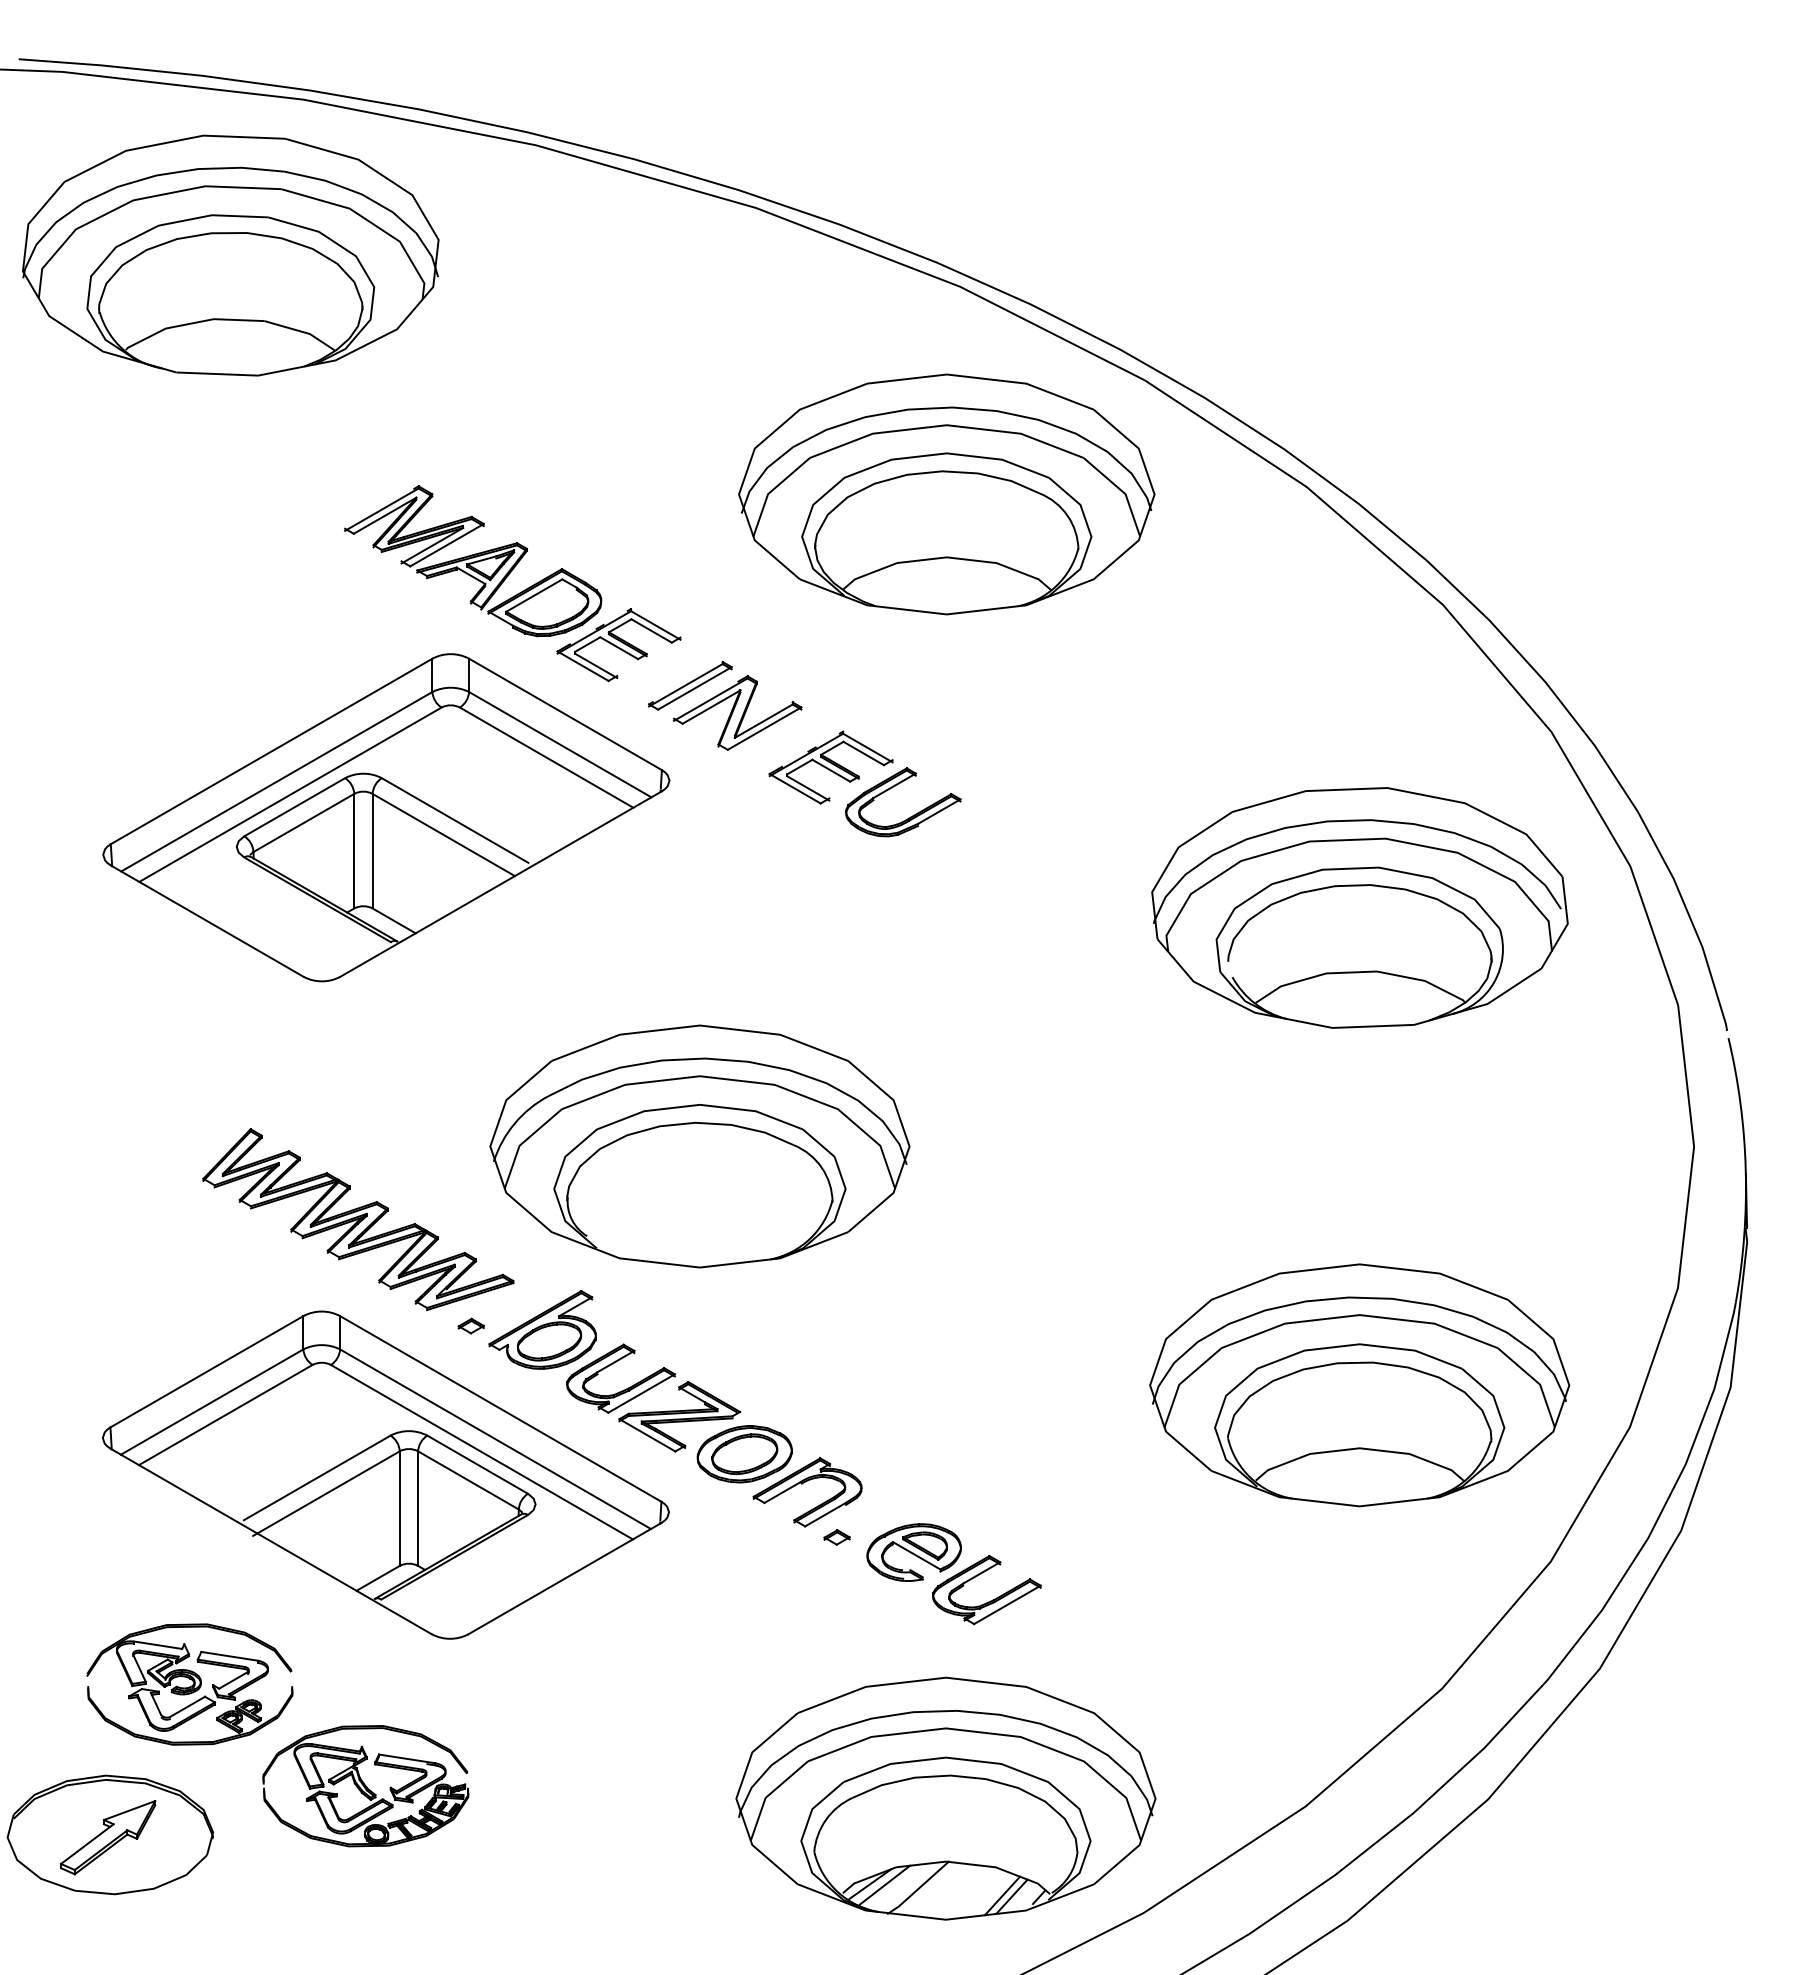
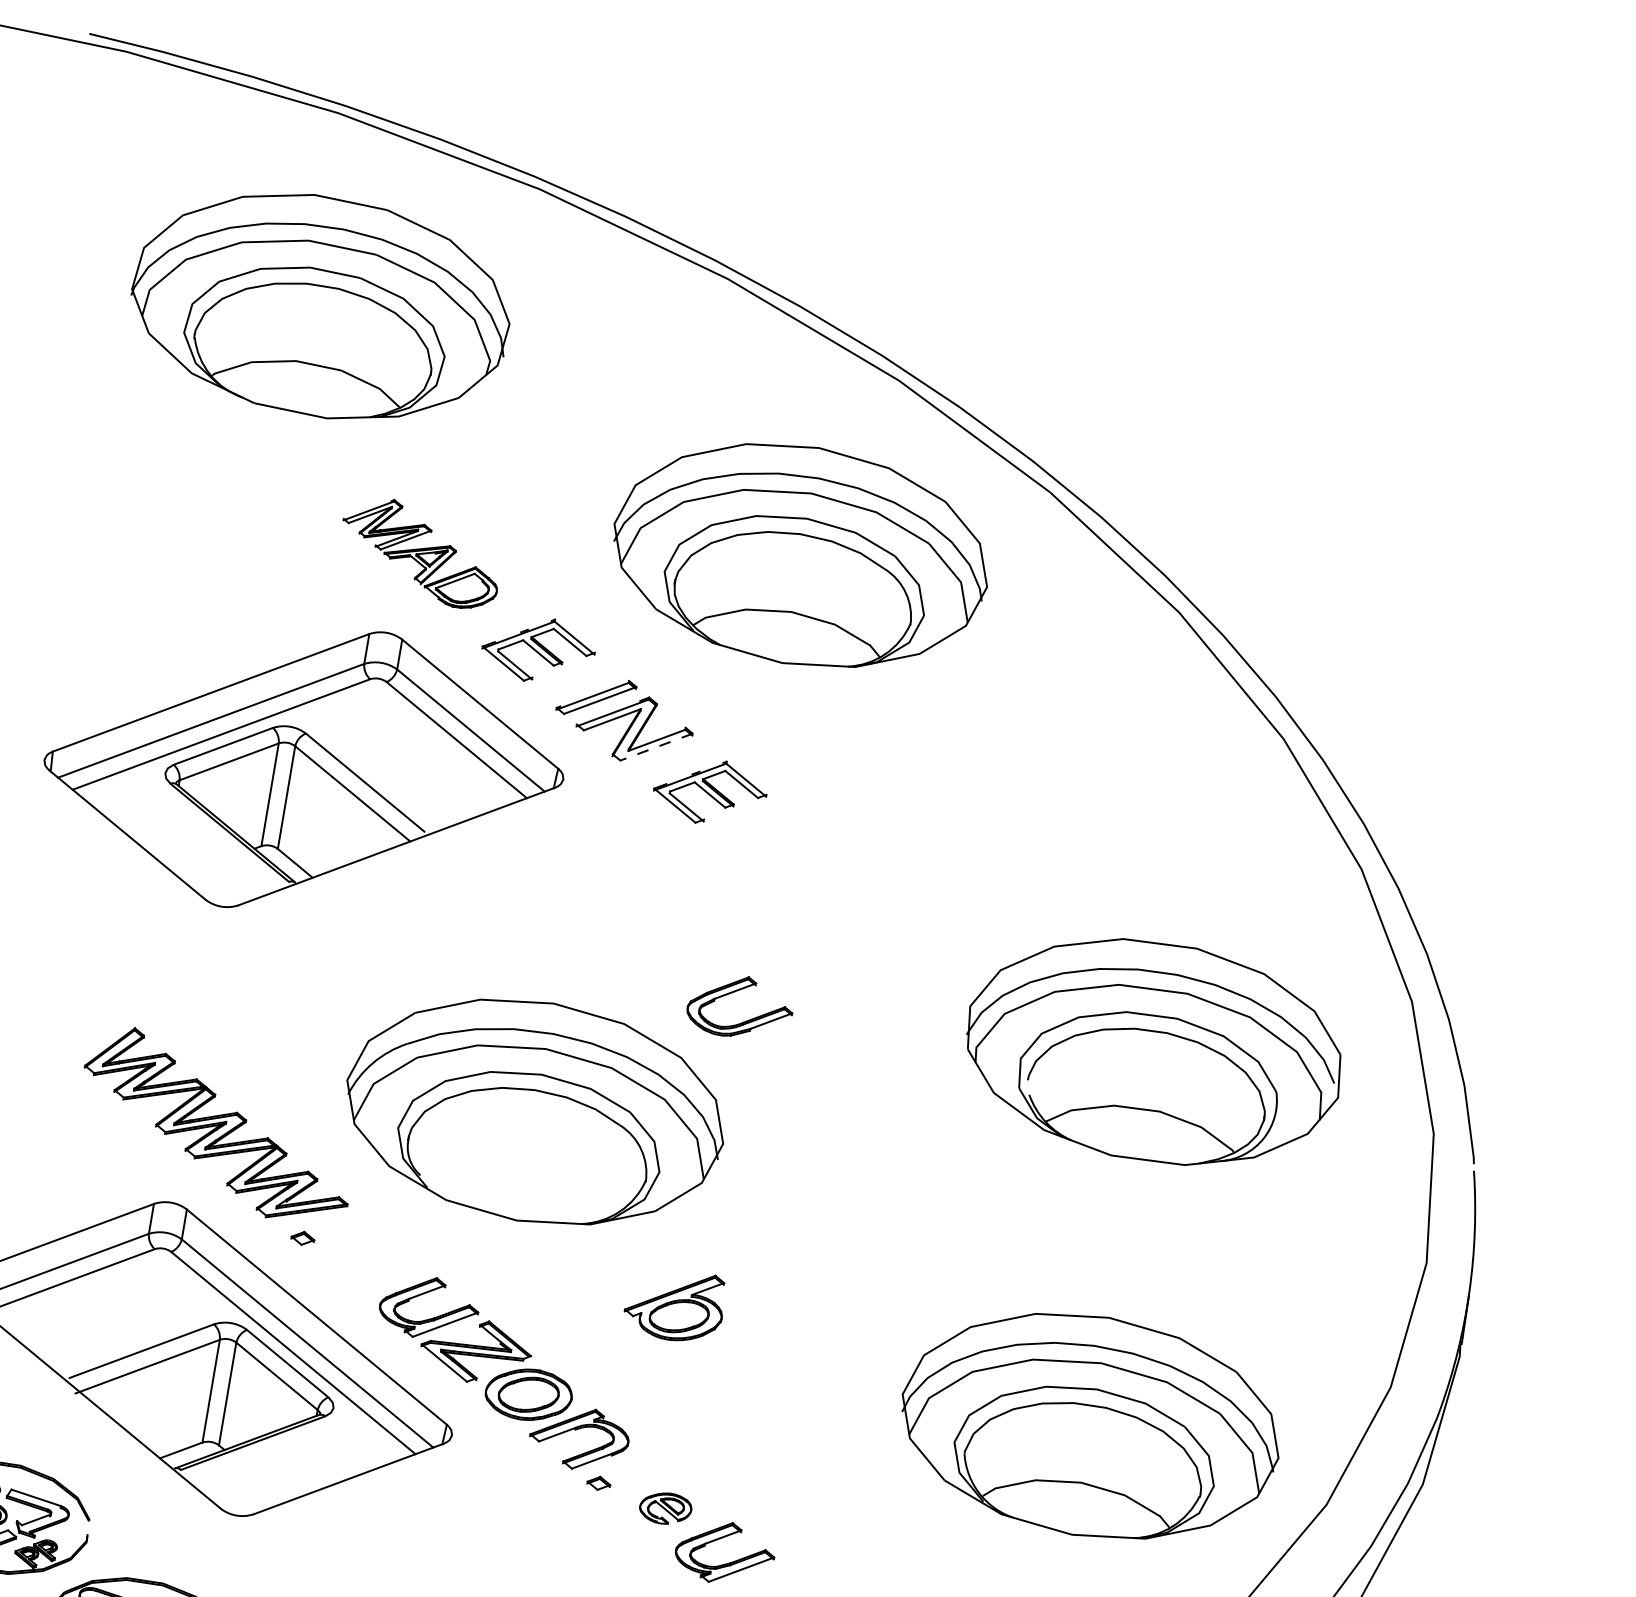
part: (230, 255) -> (320, 306), moved
part: (946, 494) -> (800, 555), moved
part: (473, 561) -> (420, 553), size x0.7
line: (764, 728) -> (656, 747), solid -> dashed
part: (910, 816) -> (744, 1021), moved
part: (1359, 907) -> (1153, 1051), moved
part: (542, 1329) -> (674, 1304), moved
part: (913, 1552) -> (665, 1508), size x0.6

